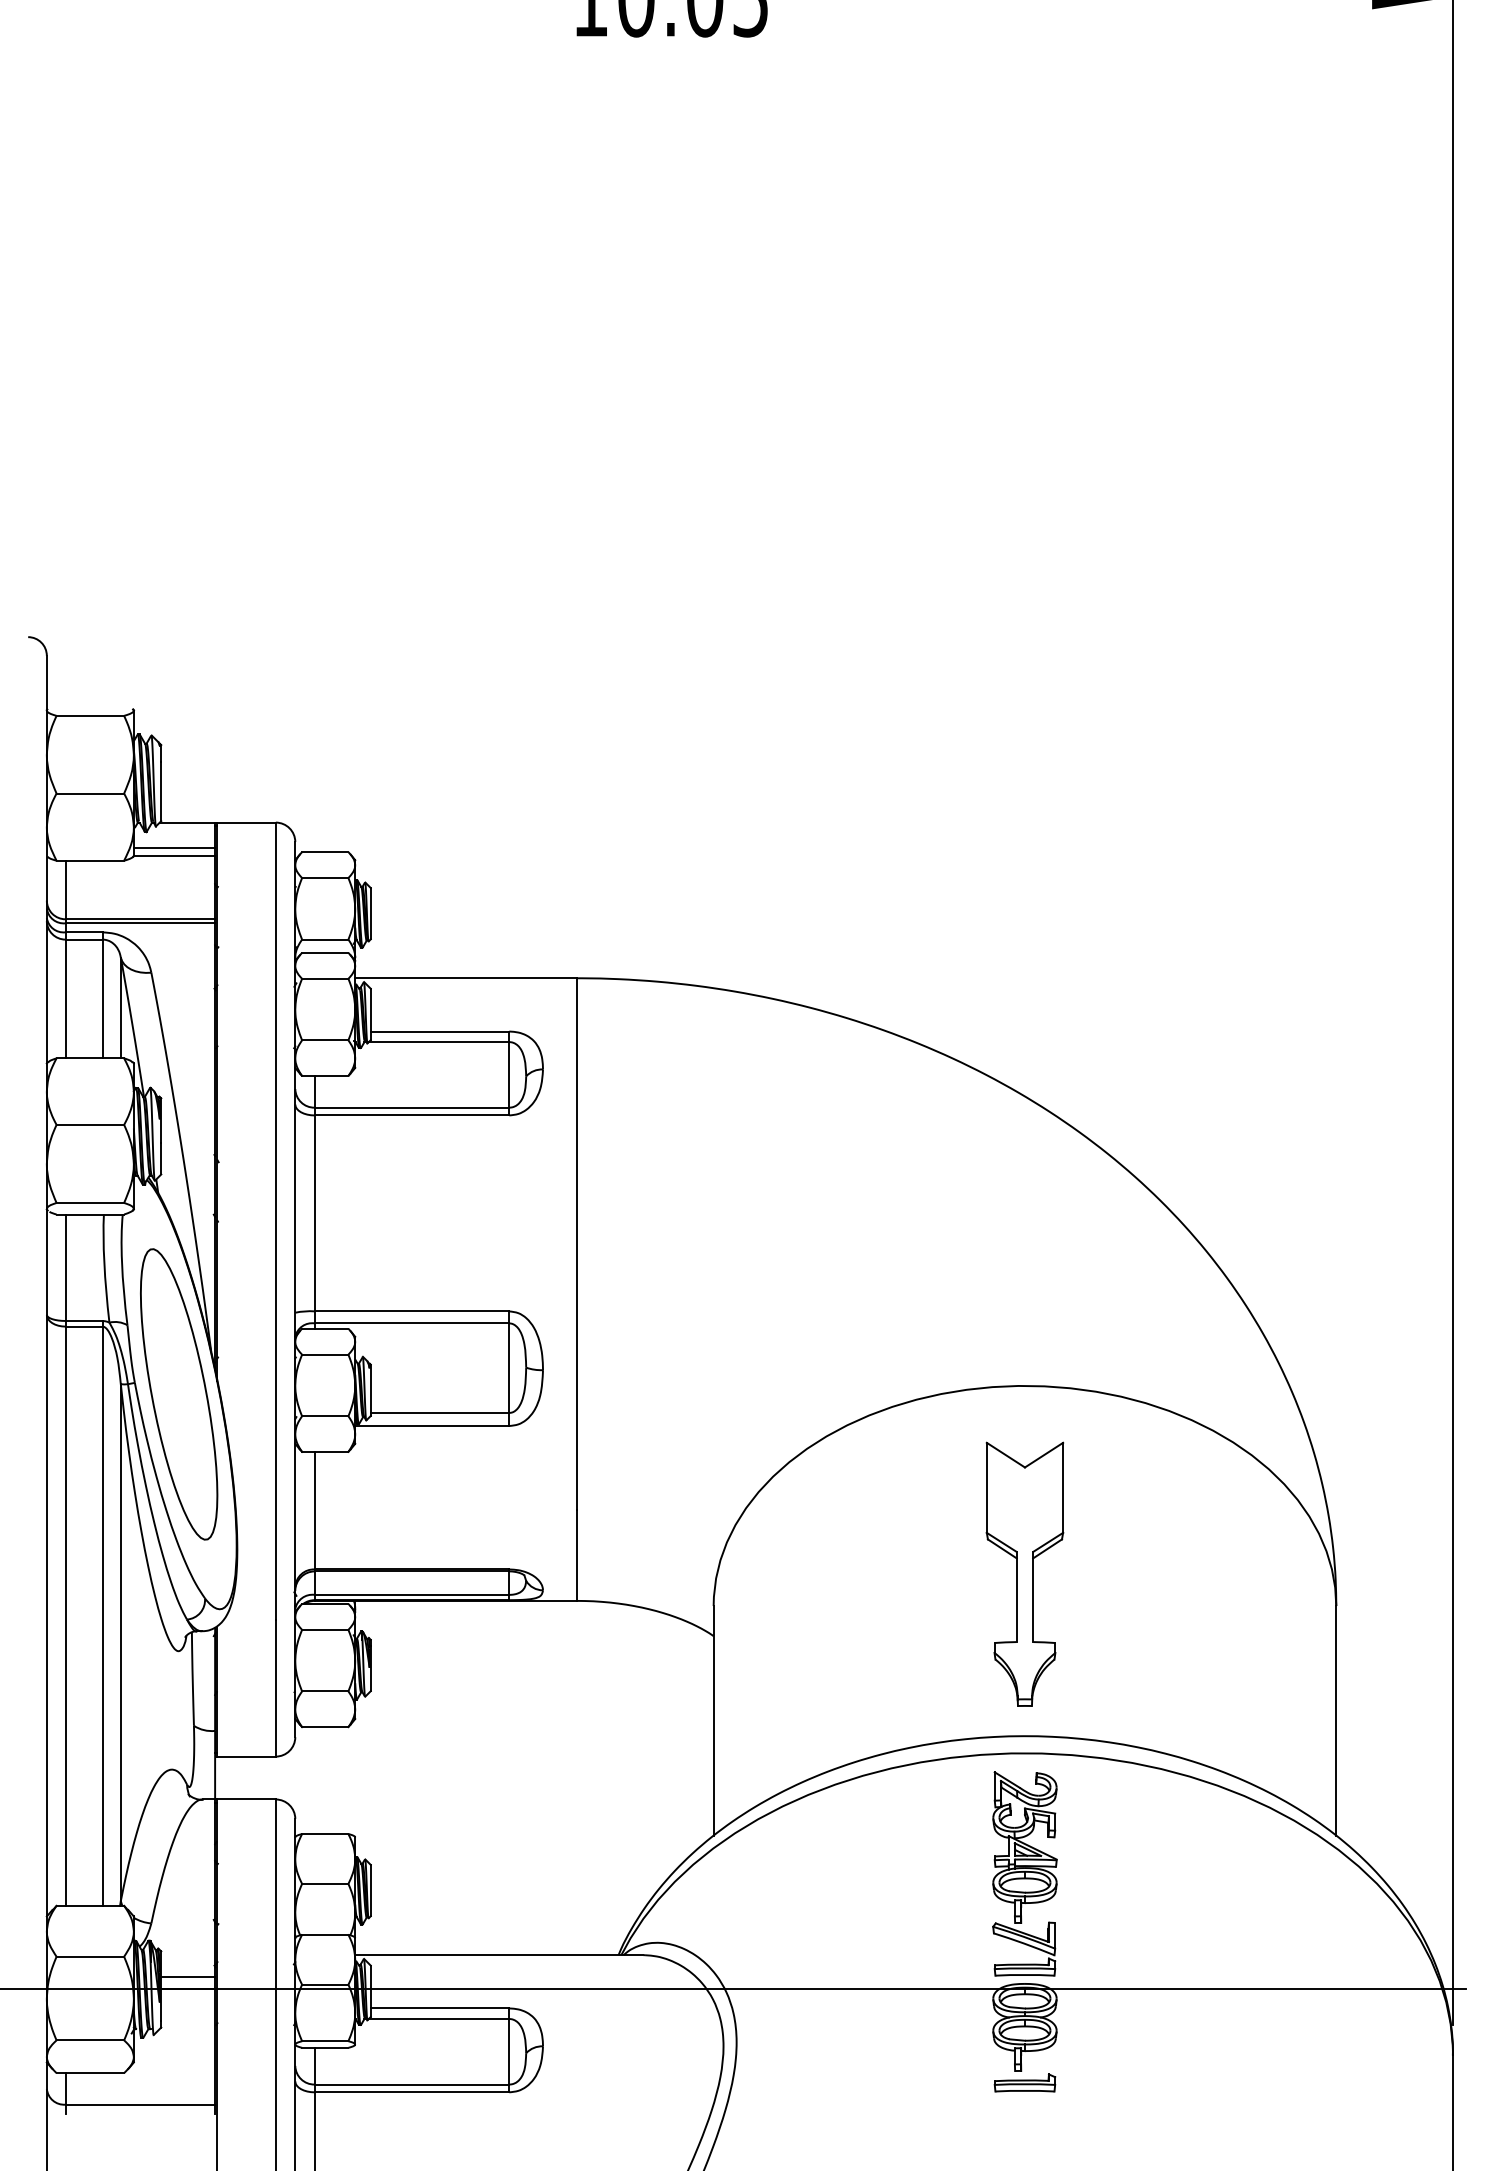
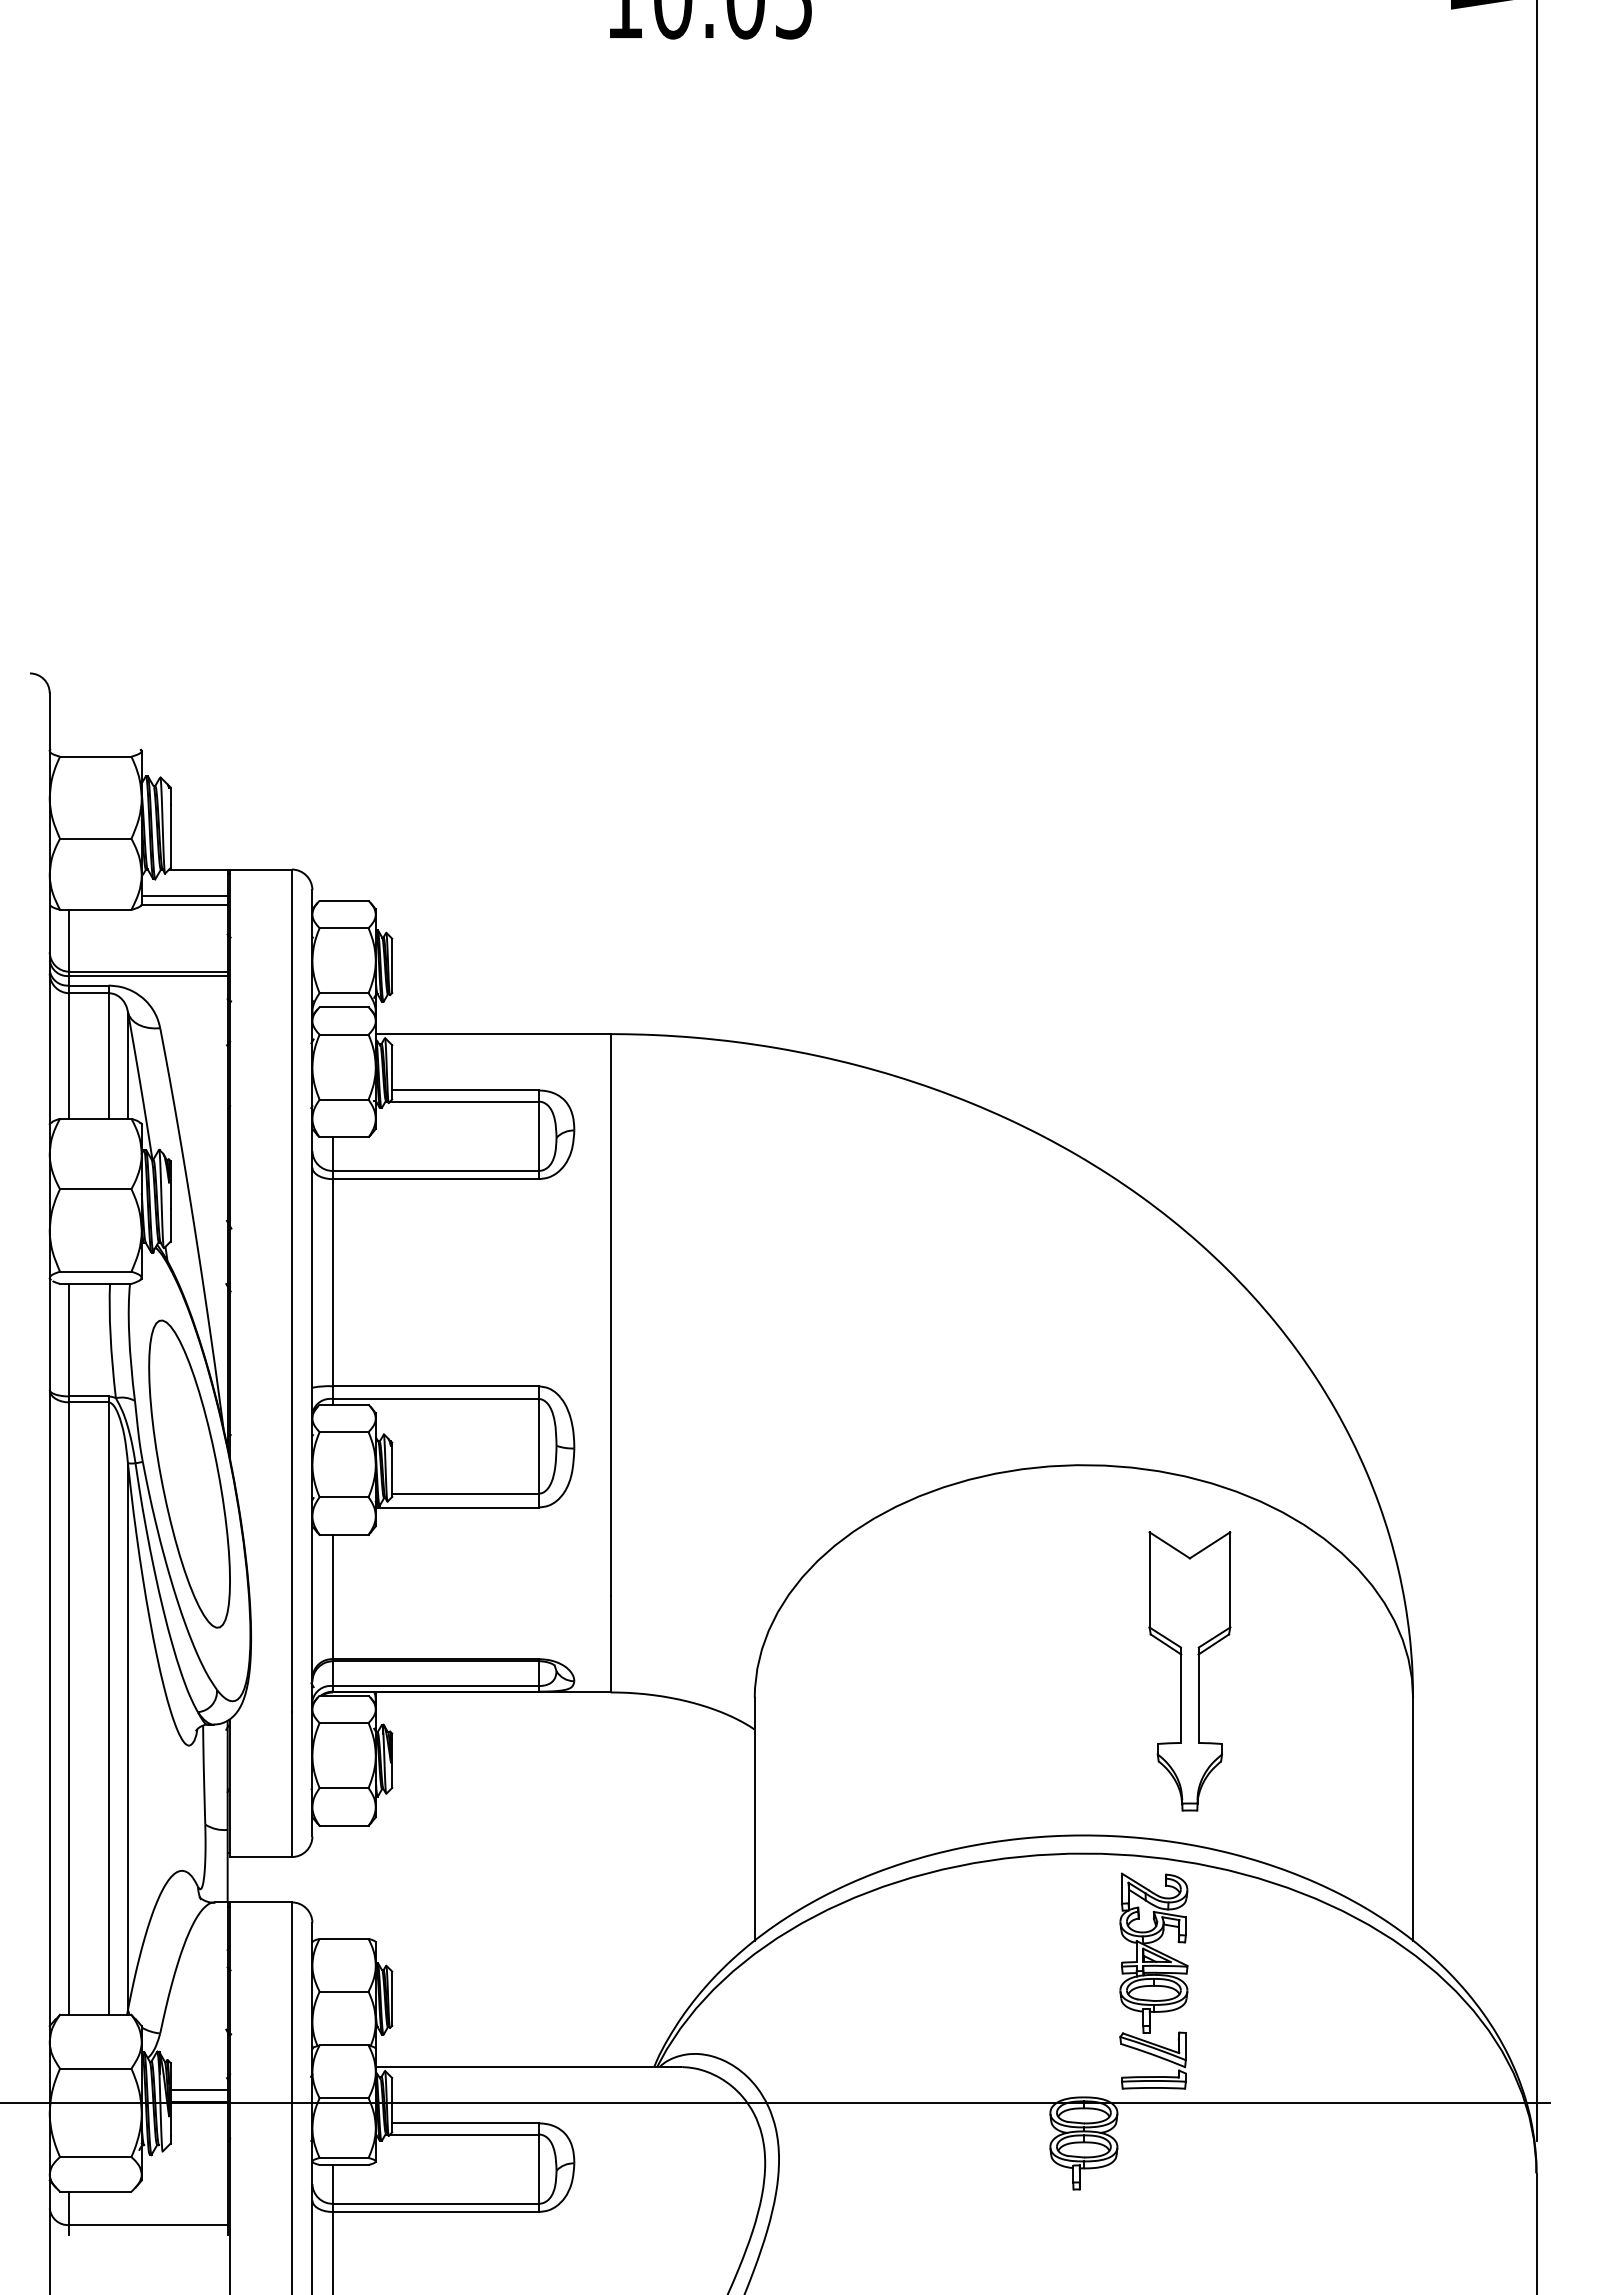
part: (1024, 1574) -> (1189, 1671), moved
part: (1024, 1873) -> (1153, 1980), moved
part: (1024, 2083) -> (1083, 2202), removed

